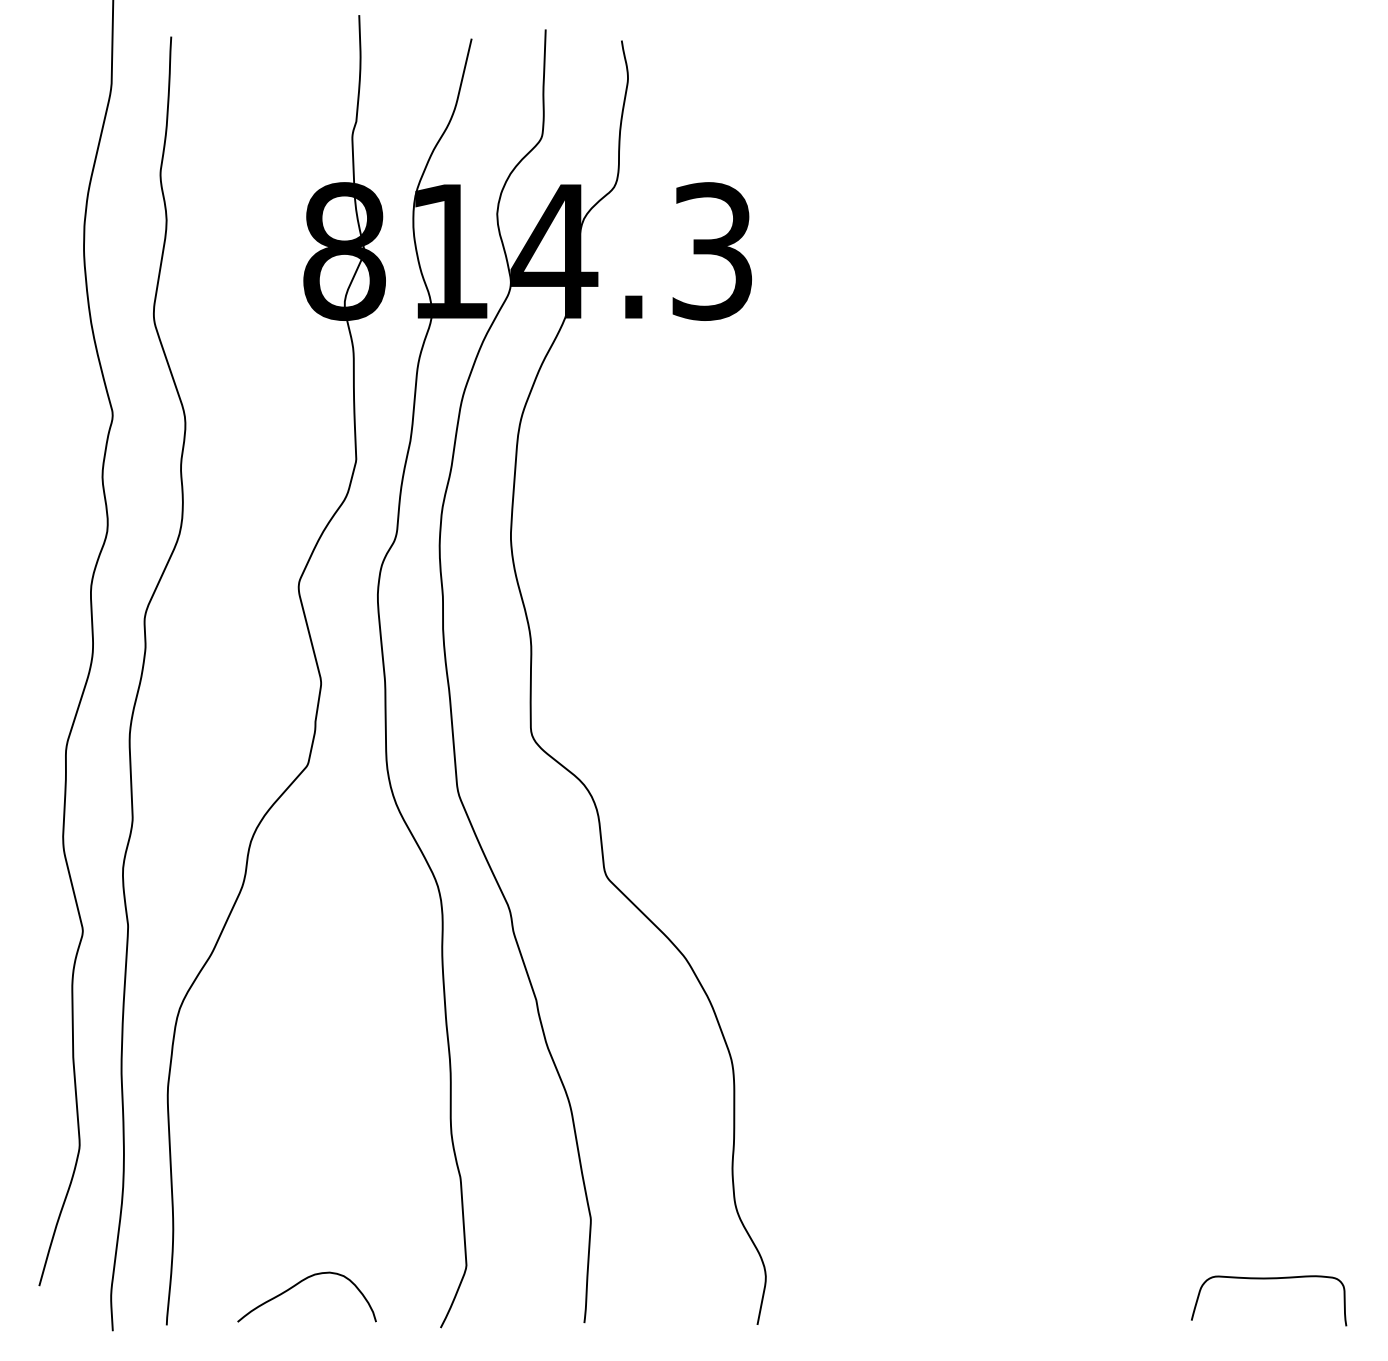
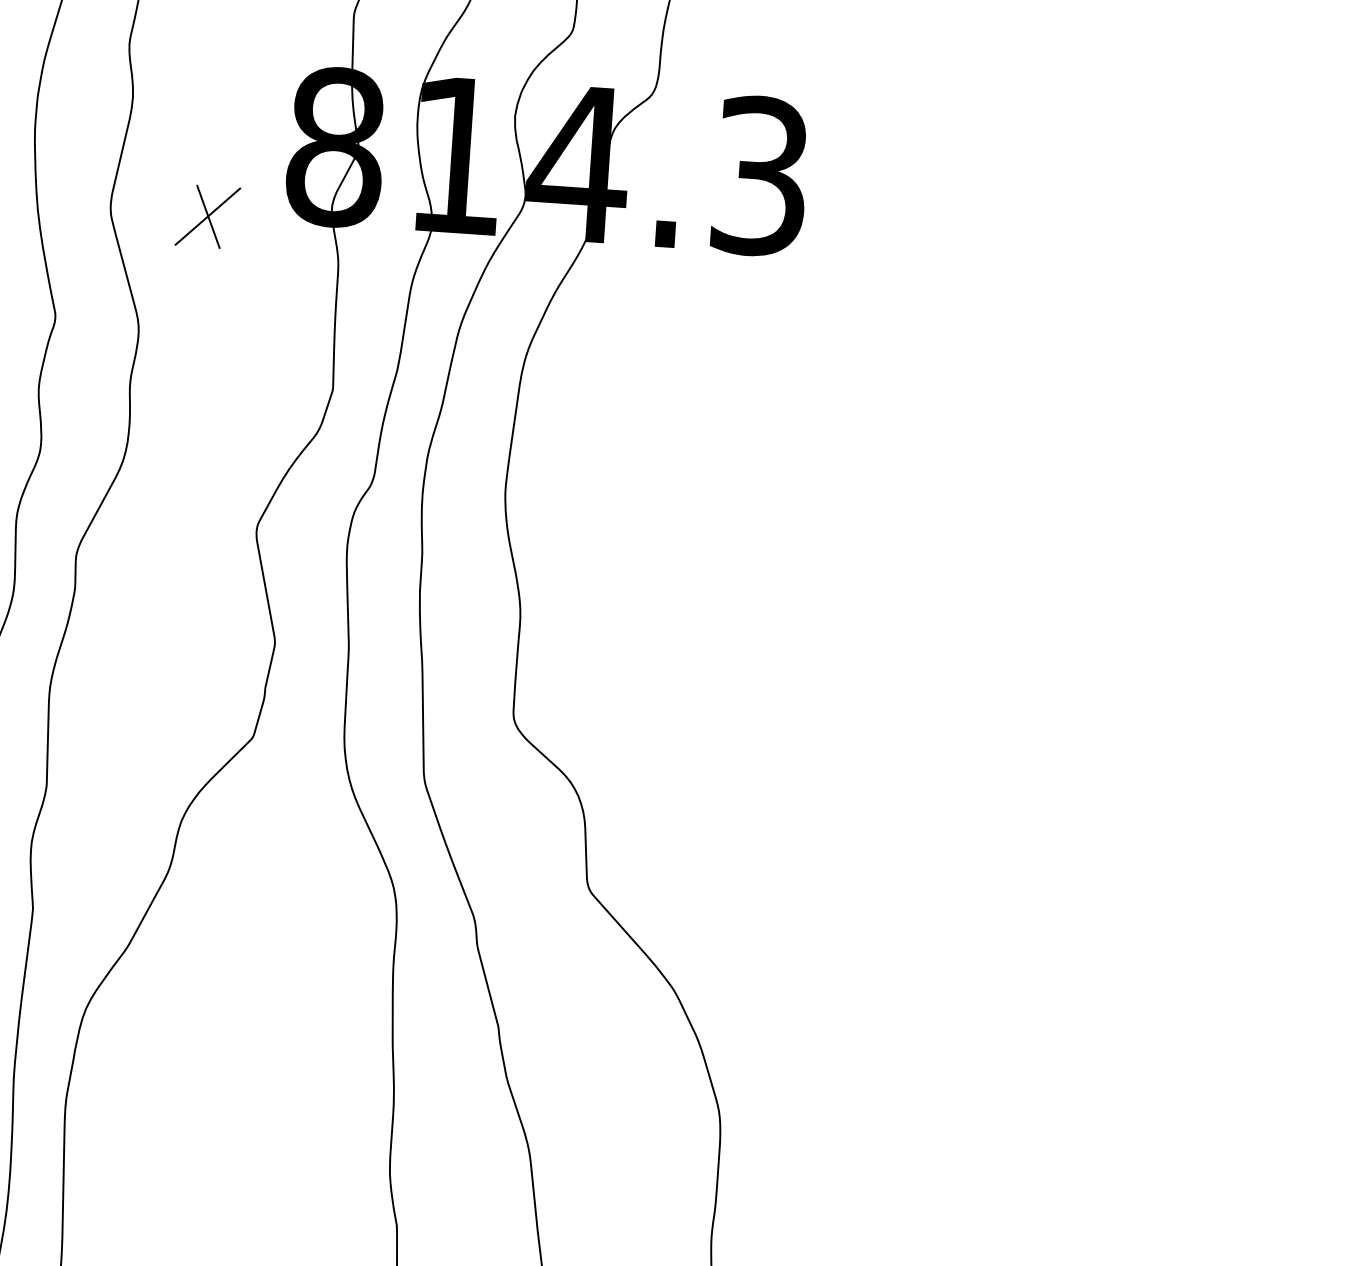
part: (238, 318) -> (208, 216), added

